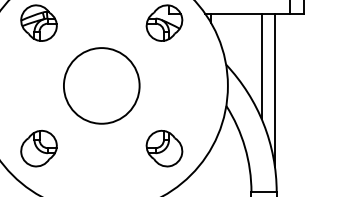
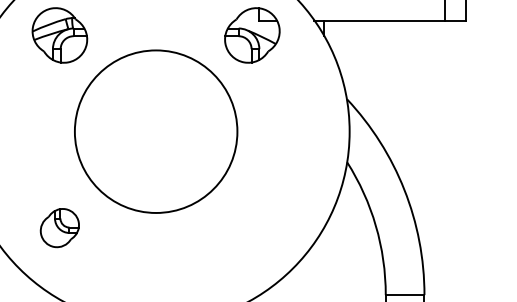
line: (261, 65) -> (401, 100), removed
circle: (101, 85) -> (155, 131), size x1.4
line: (275, 90) -> (422, 138), removed
part: (38, 148) -> (59, 227), size x0.7
part: (164, 148) -> (252, 227), removed

